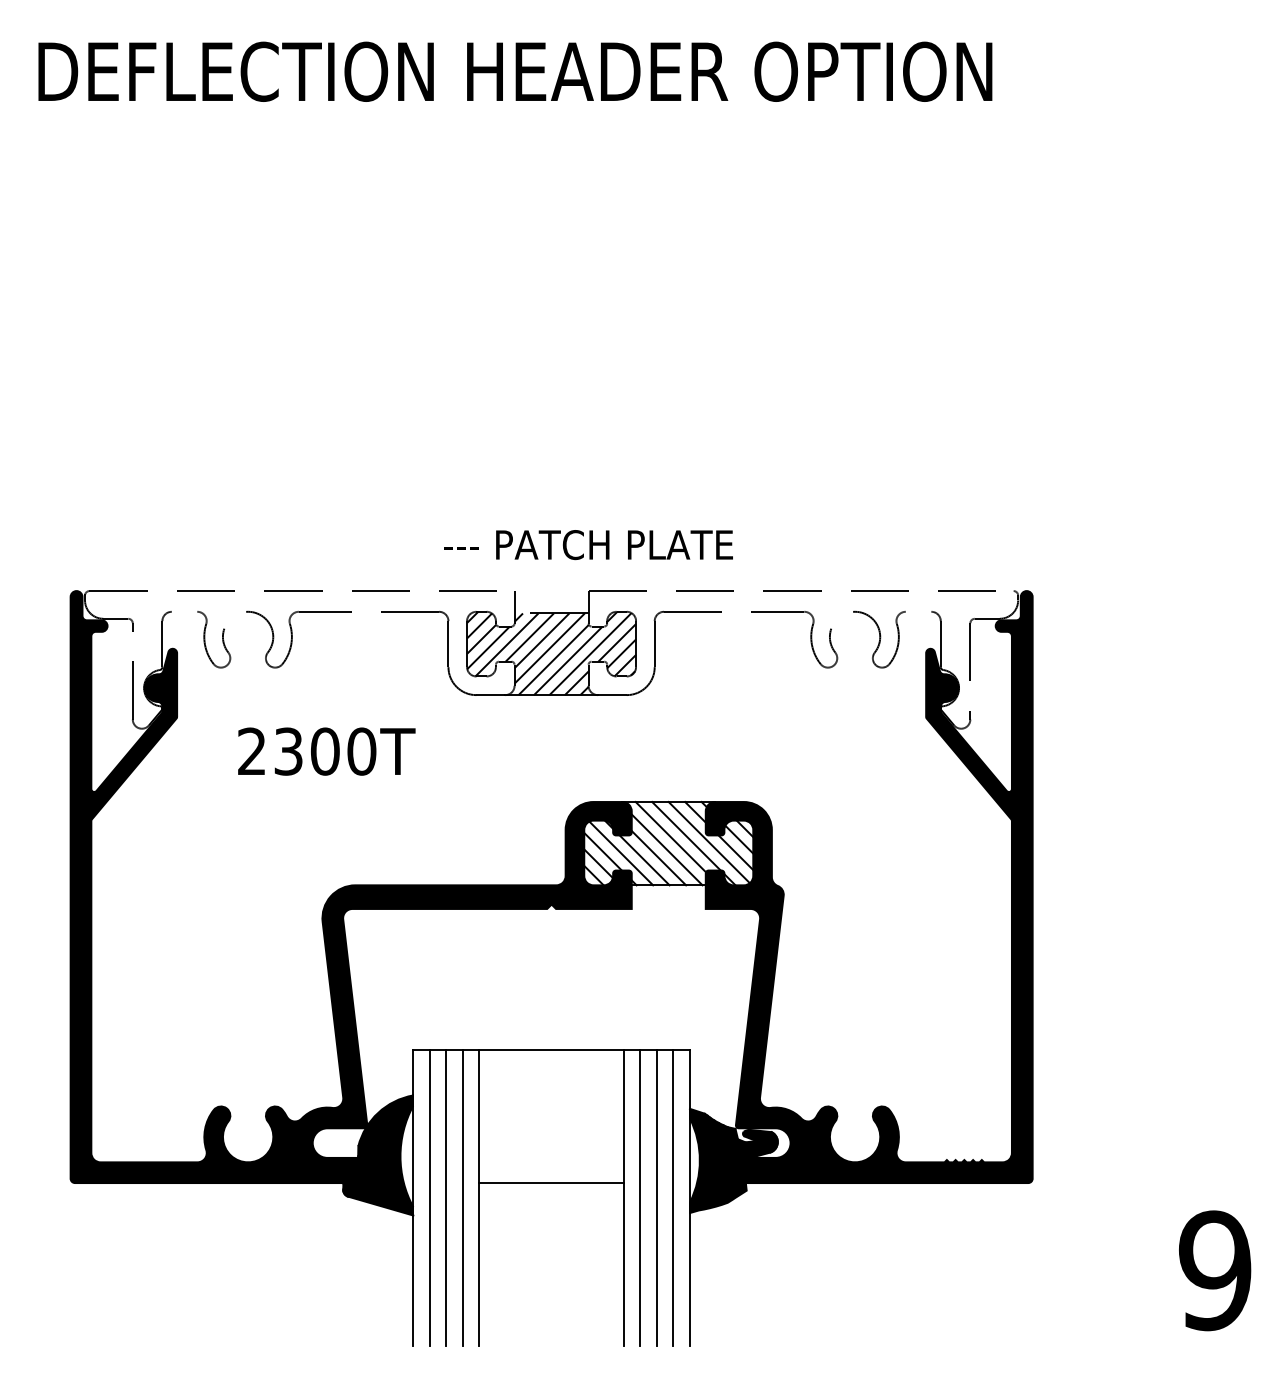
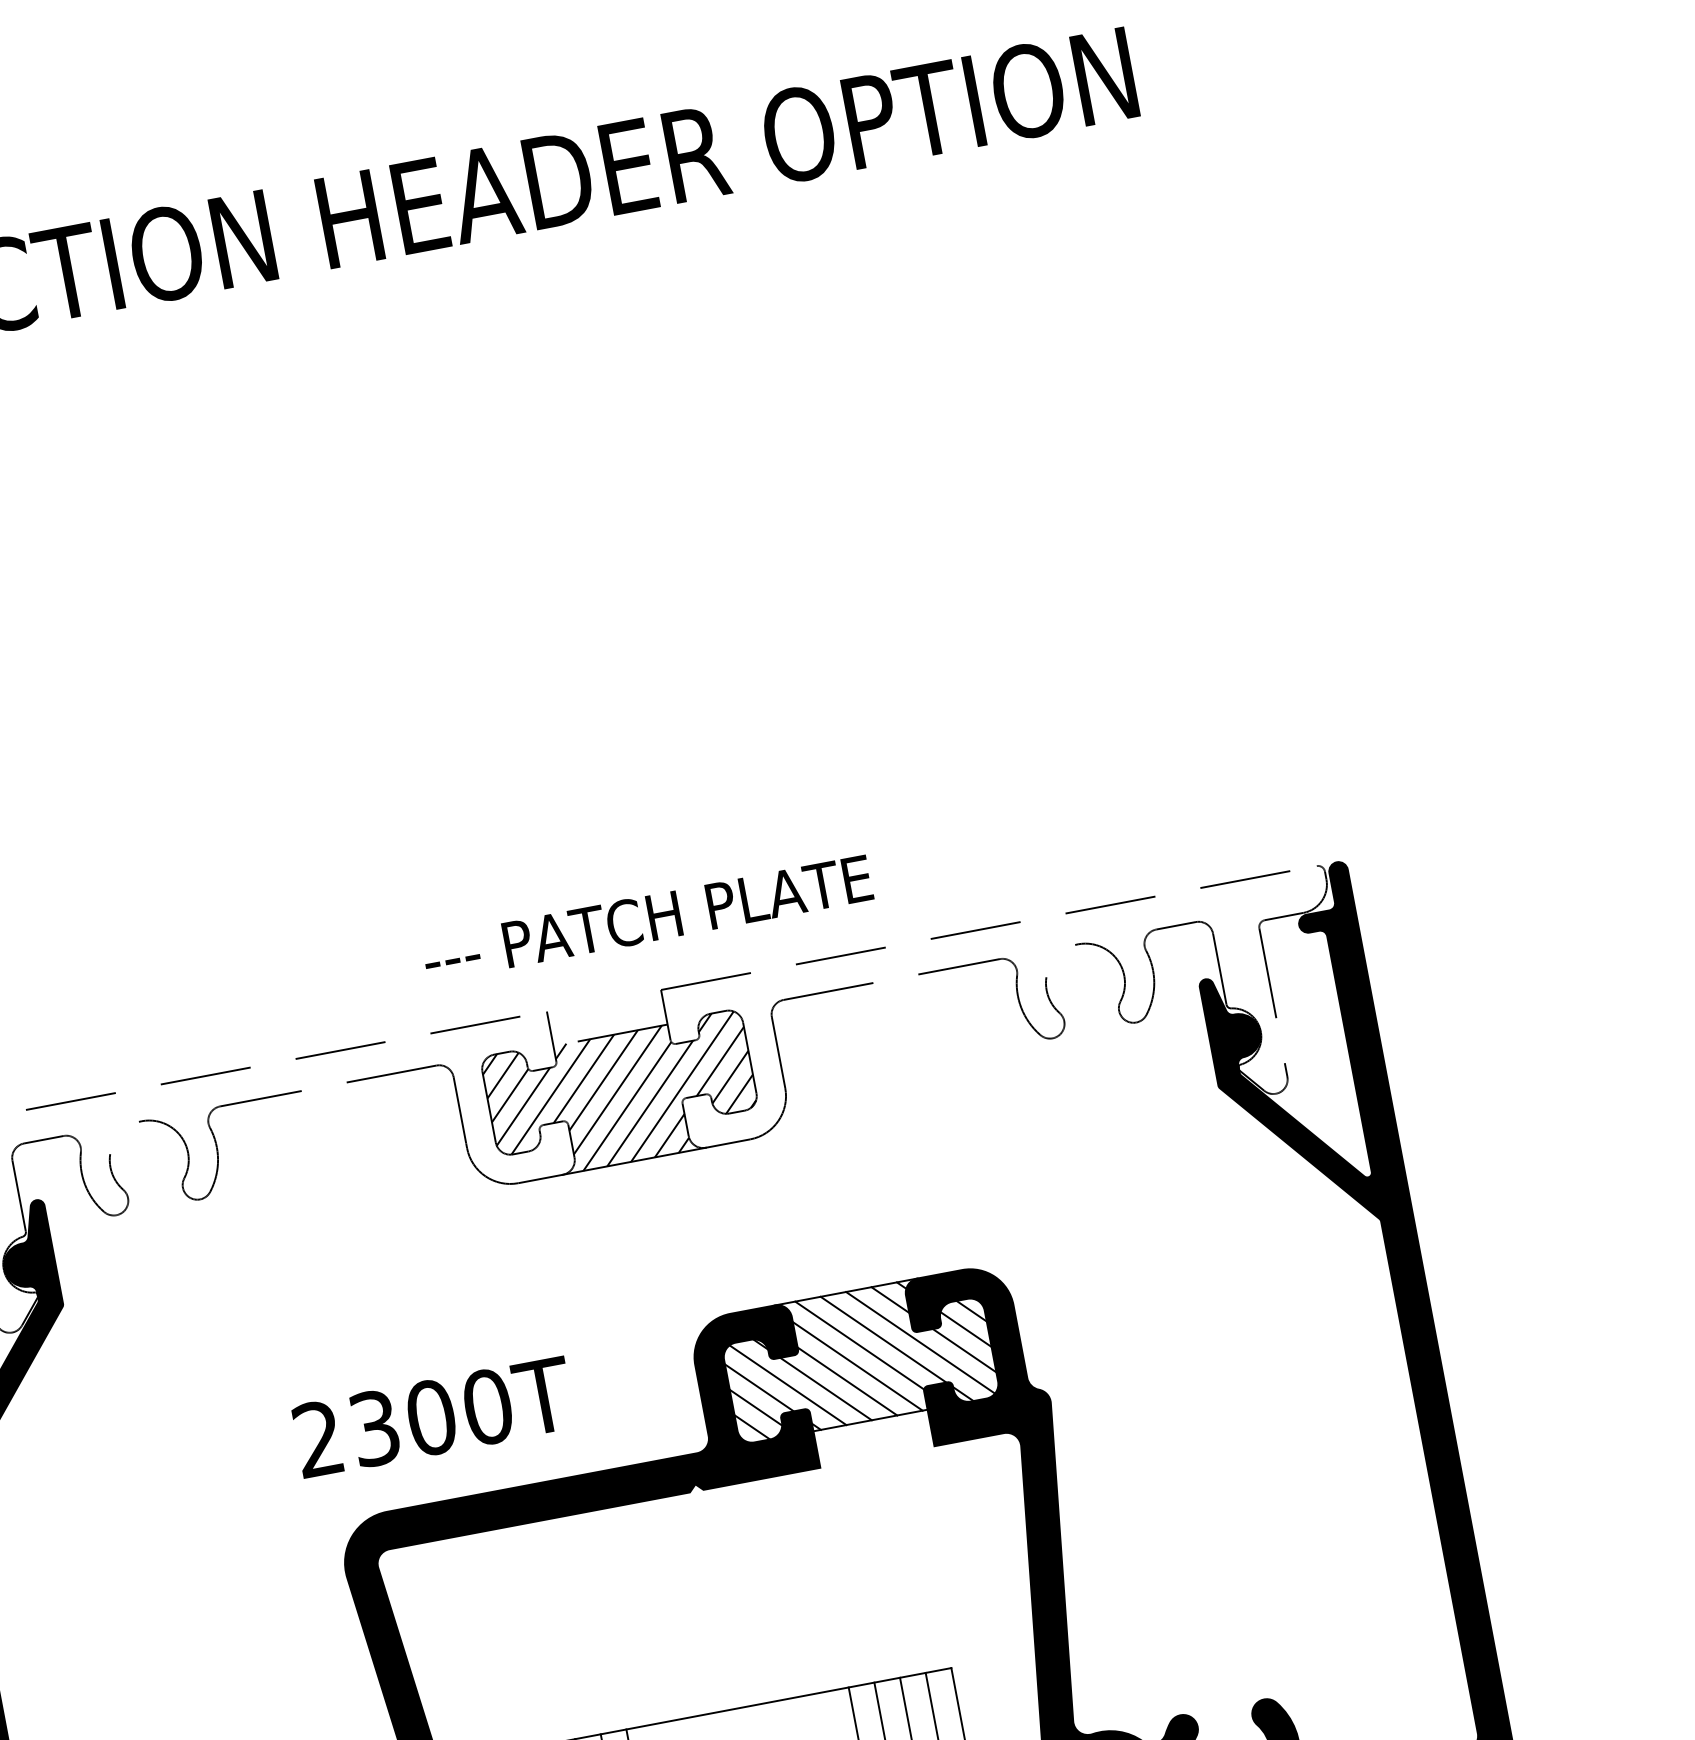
line: (184, 611) -> (43, 1139), added
line: (918, 611) -> (1175, 925), added
text: (326, 751) -> (433, 1417), moved

